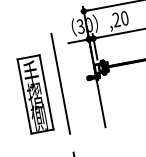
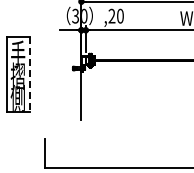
line: (60, 83) -> (45, 68), removed
line: (46, 92) -> (29, 74), solid -> dashed

